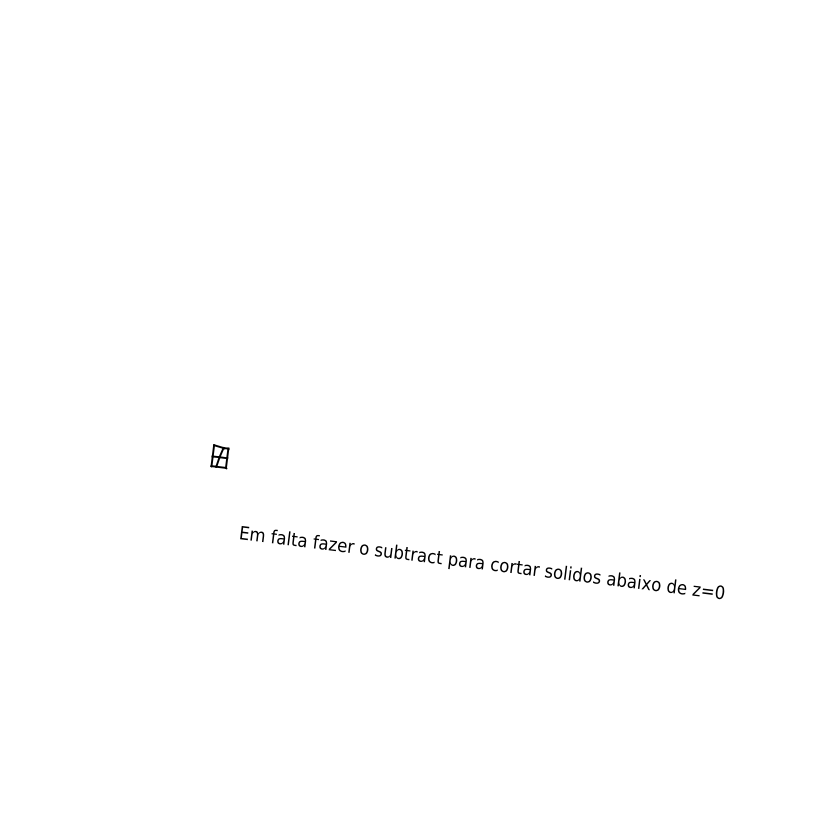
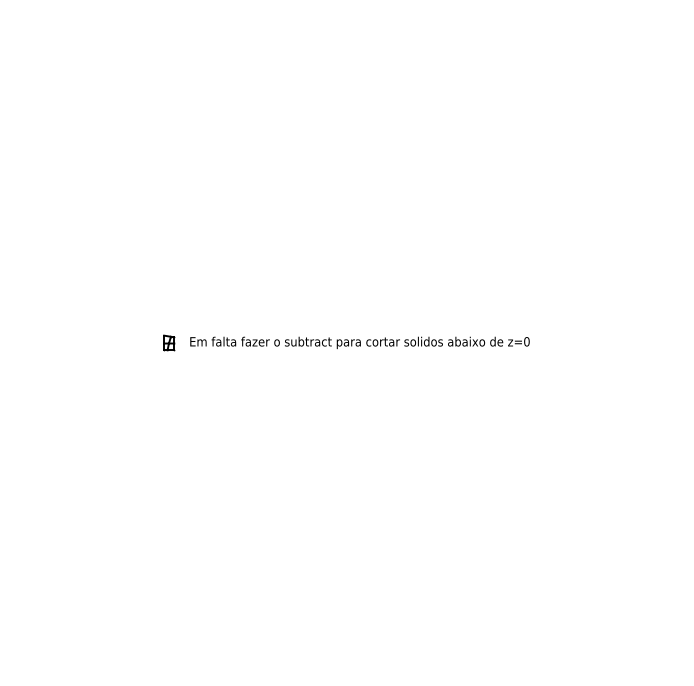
part: (220, 455) -> (169, 342), moved

